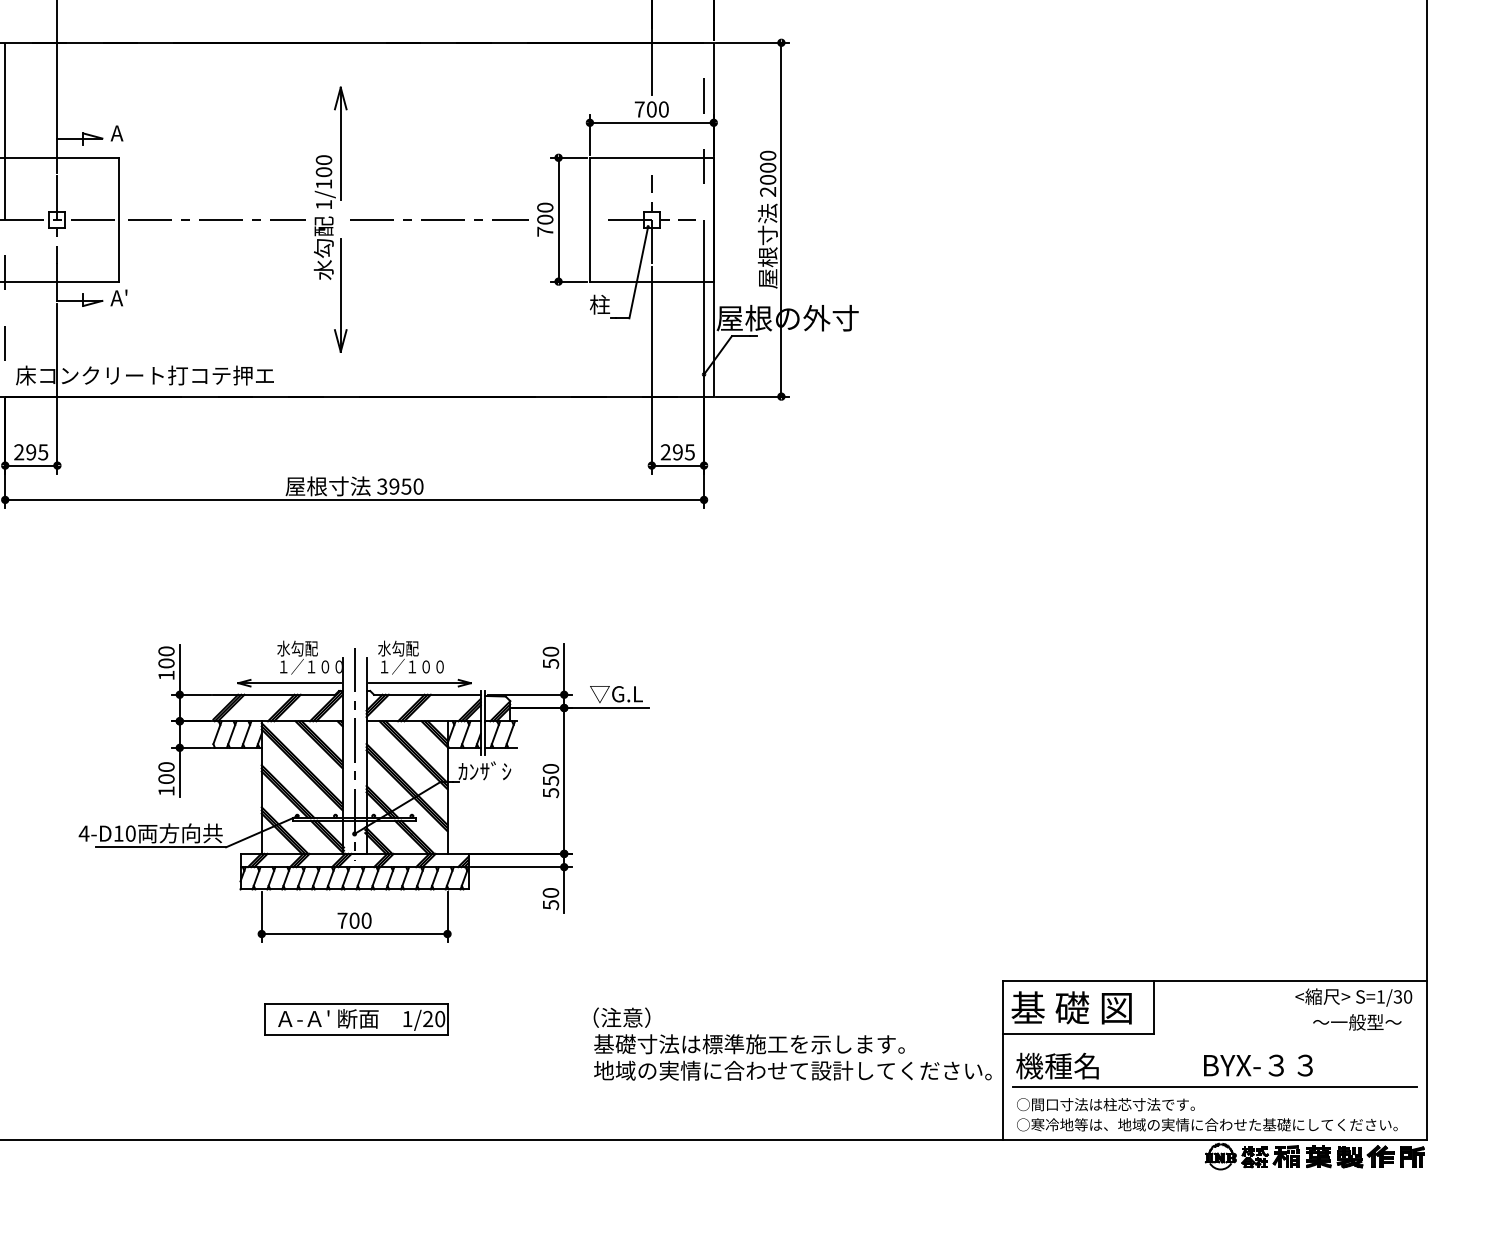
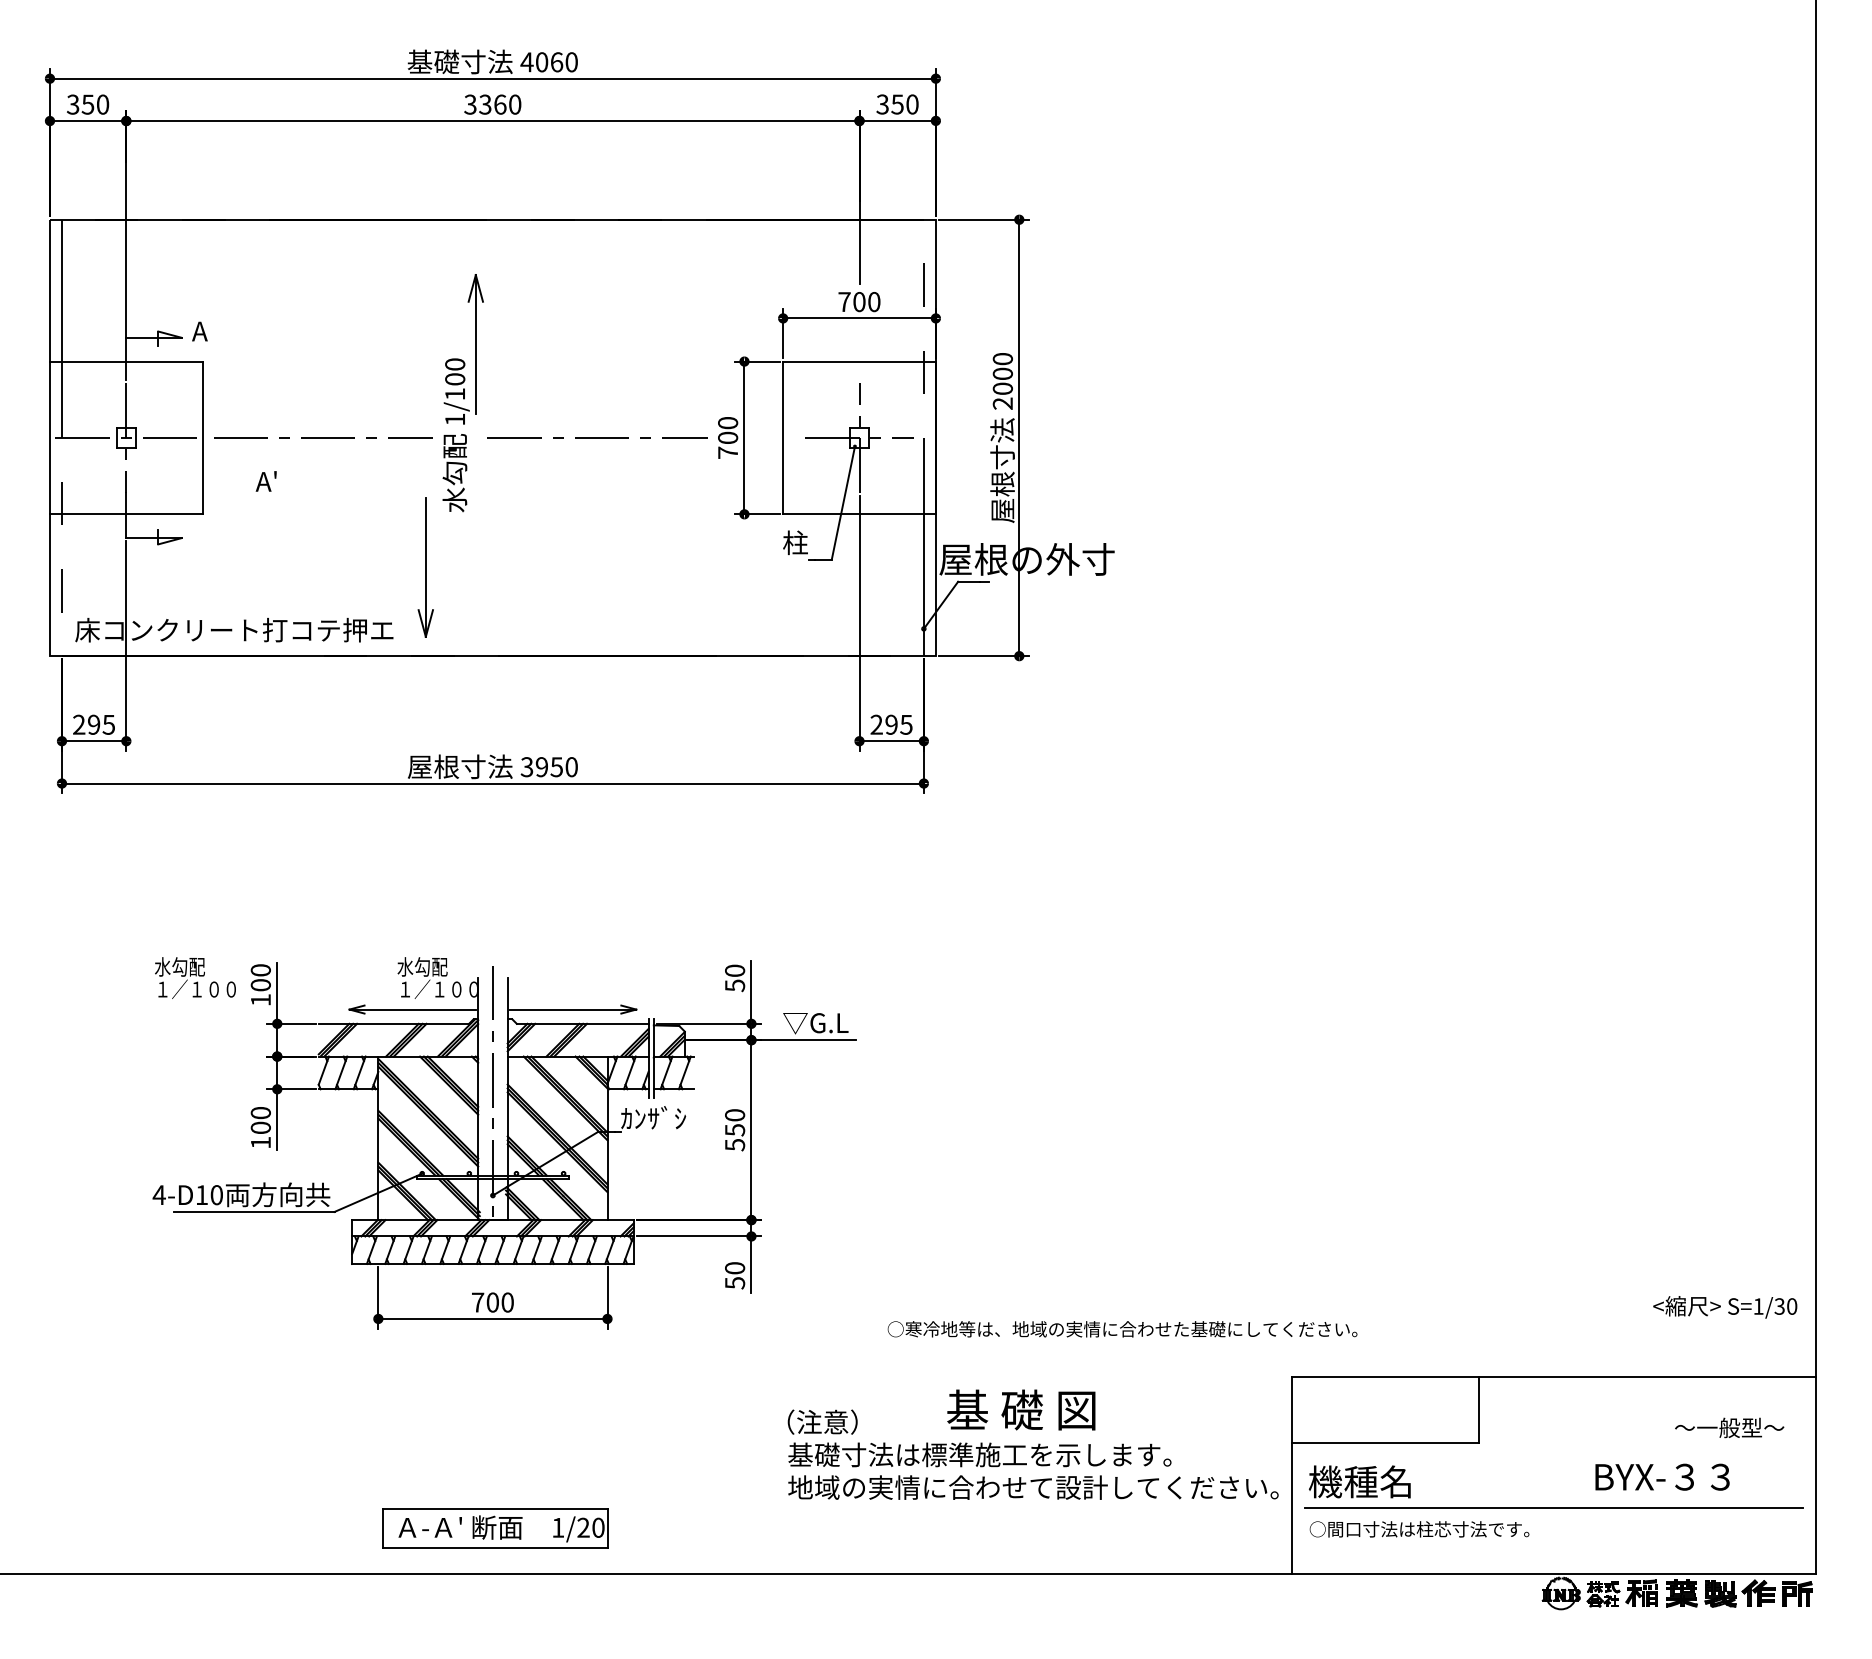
part: (340, 295) -> (425, 567), moved
text: (118, 298) -> (265, 481), moved
text: (411, 657) -> (195, 977), moved
text: (1353, 997) -> (1725, 1307), moved
text: (1071, 1007) -> (1021, 1409), moved
part: (356, 1019) -> (495, 1528), moved
text: (1258, 1065) -> (1662, 1476), moved
text: (1207, 1125) -> (1122, 1329), moved

